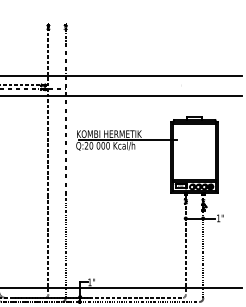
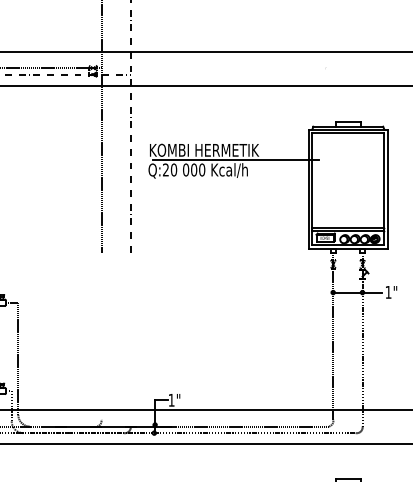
line: (48, 244) -> (101, 336), removed
line: (65, 246) -> (130, 339), removed

